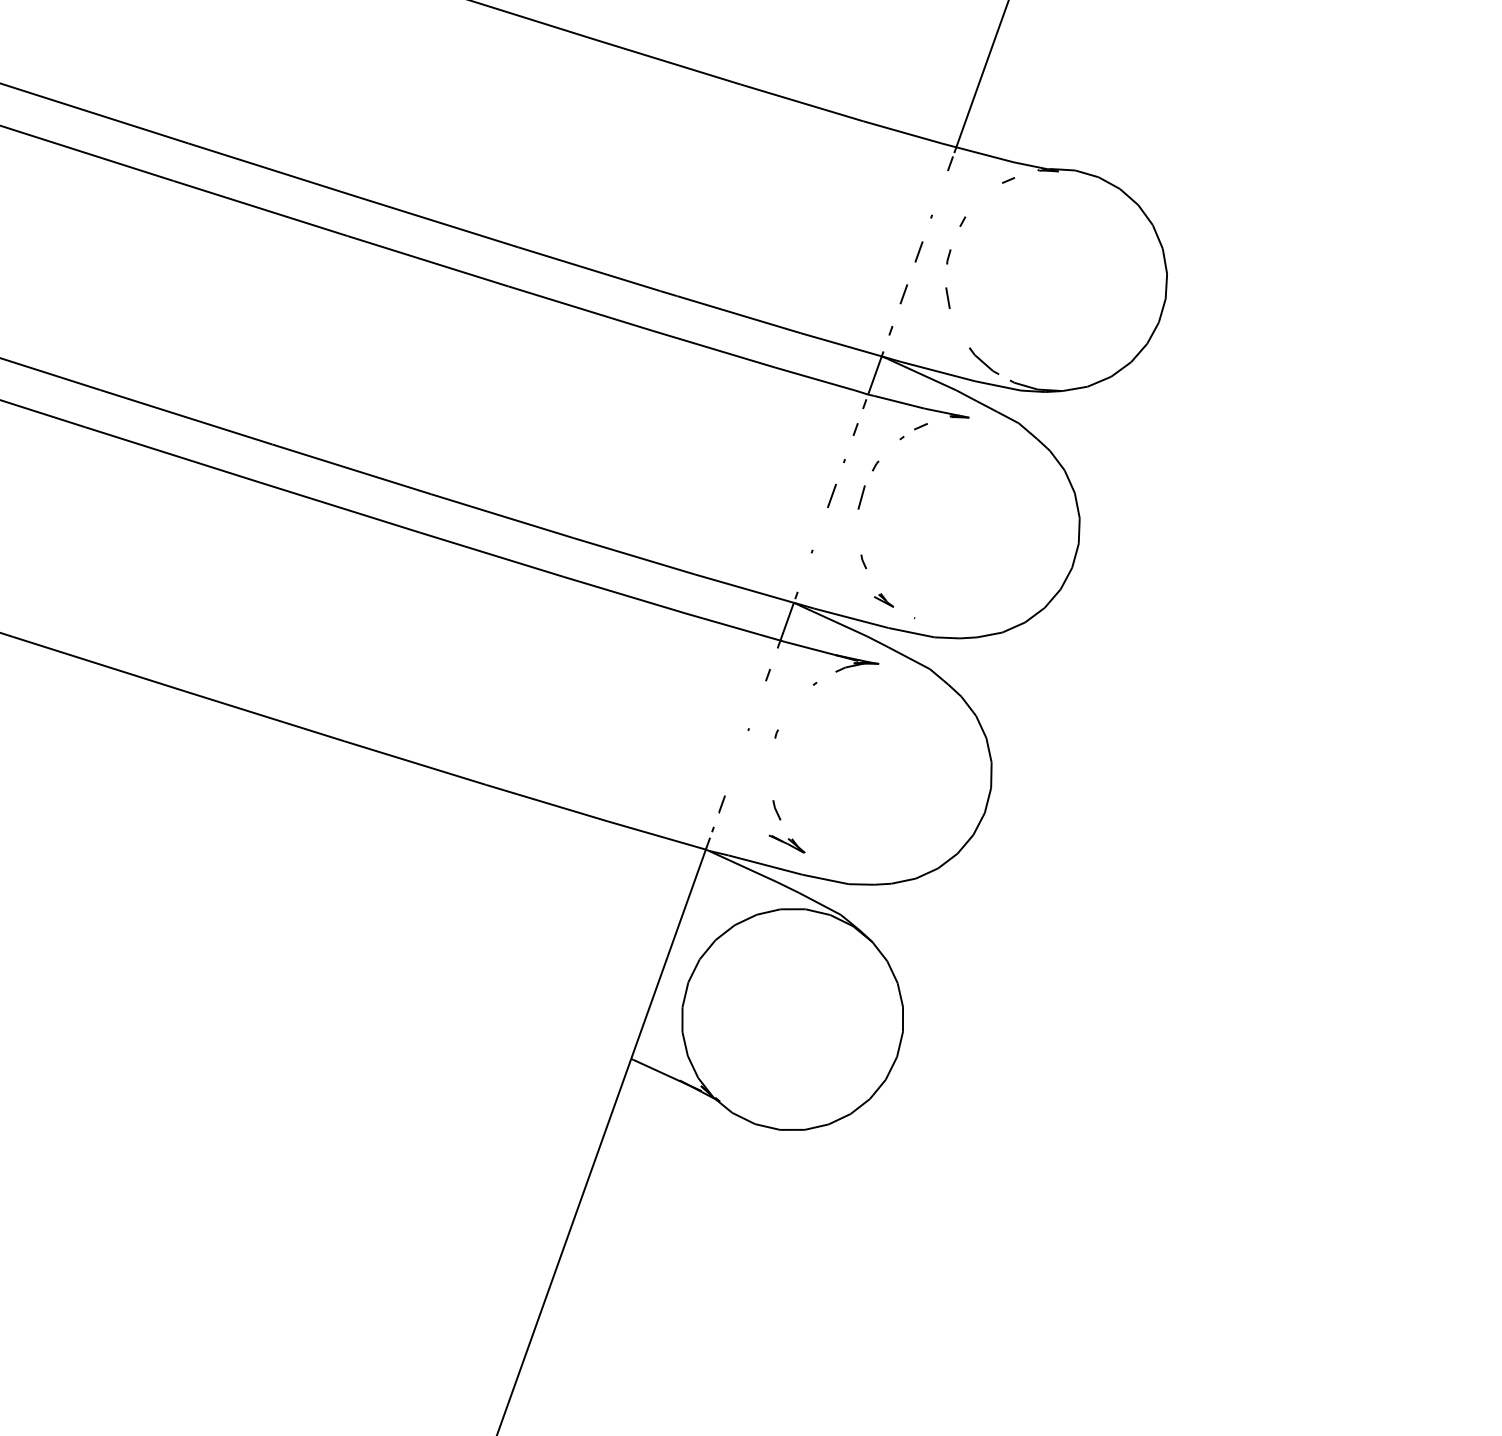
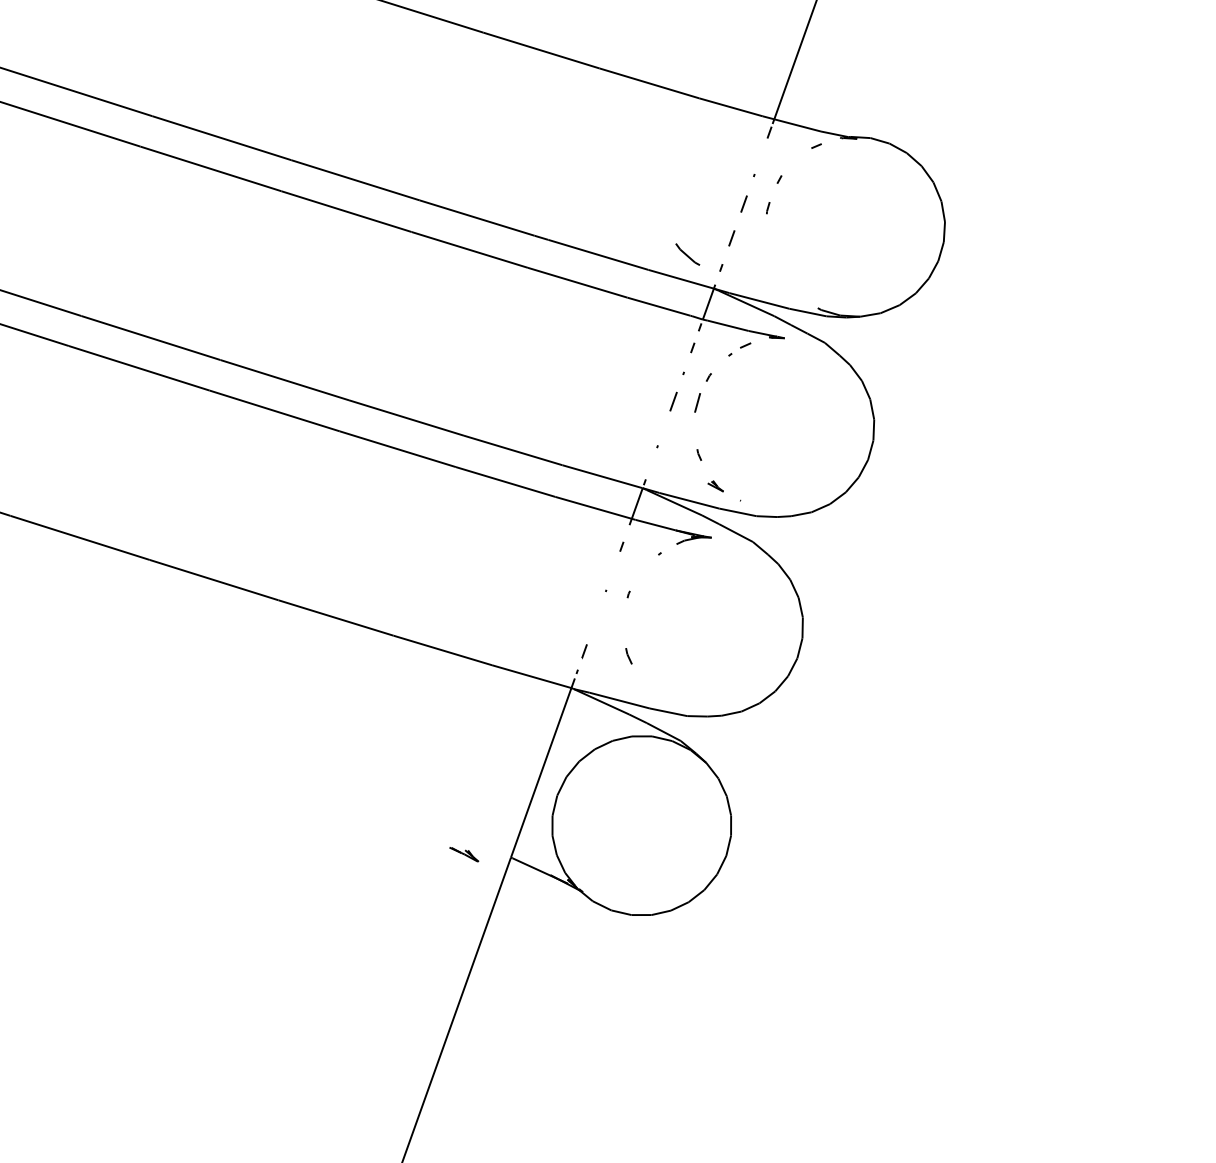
line: (947, 298) -> (767, 241), removed
part: (983, 361) -> (687, 254), moved
part: (787, 843) -> (464, 854), moved

